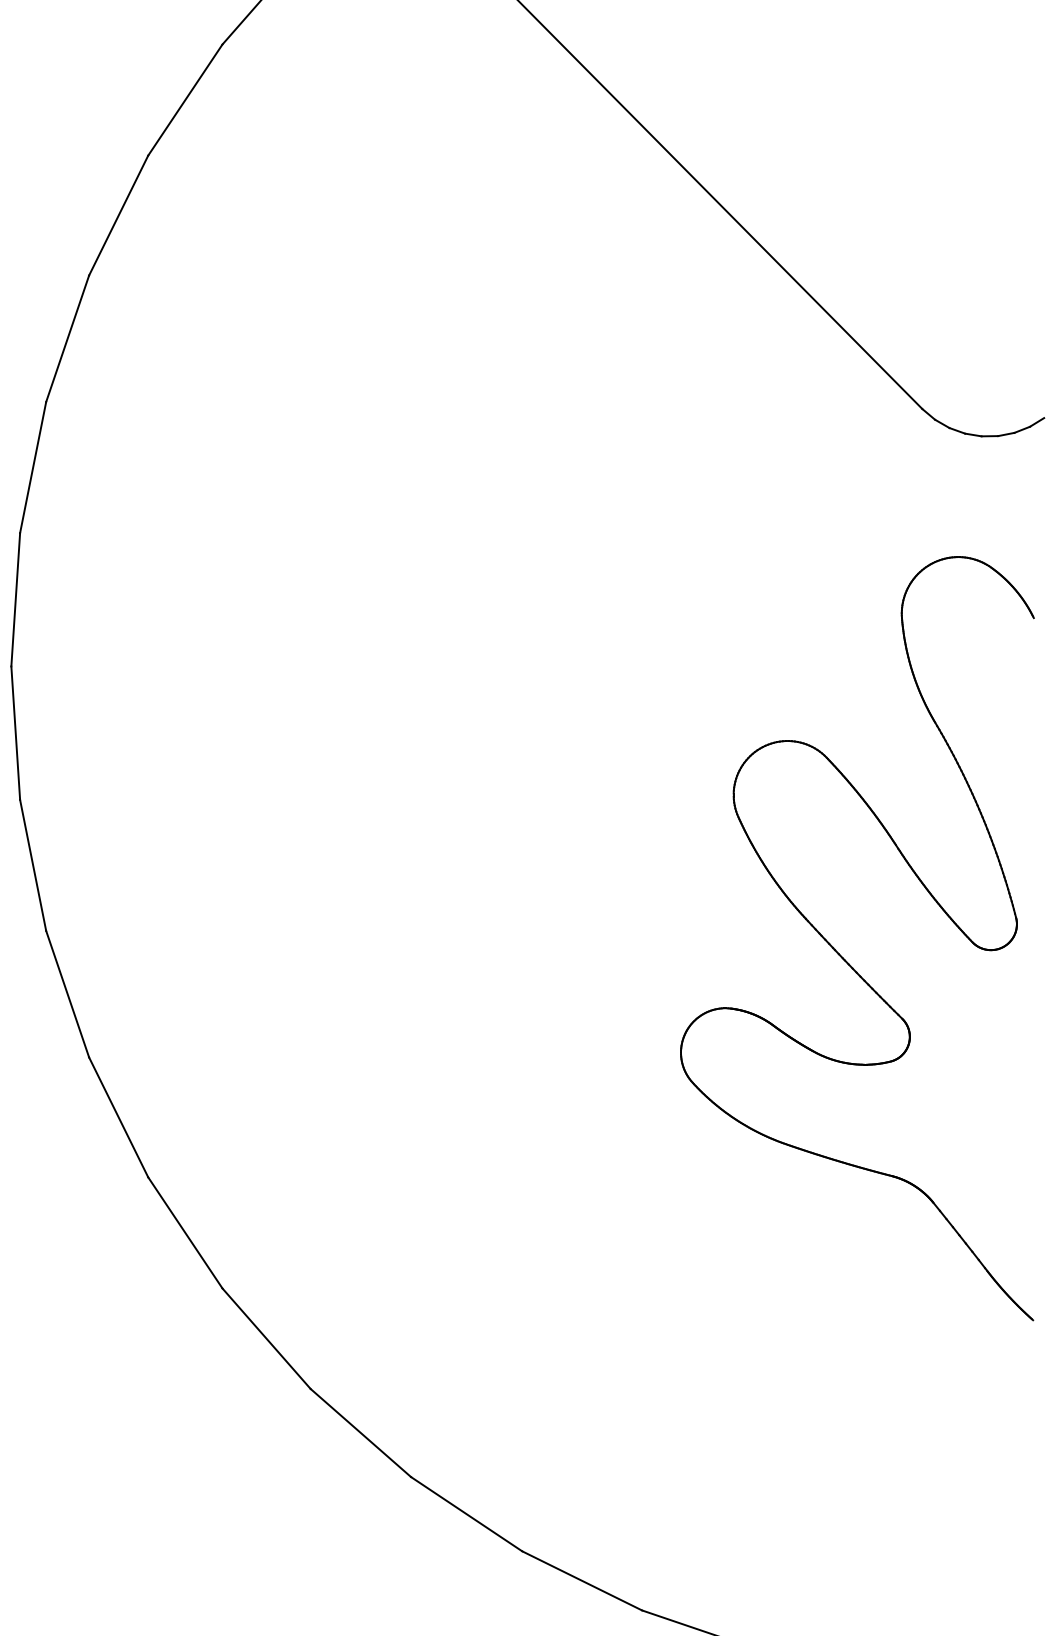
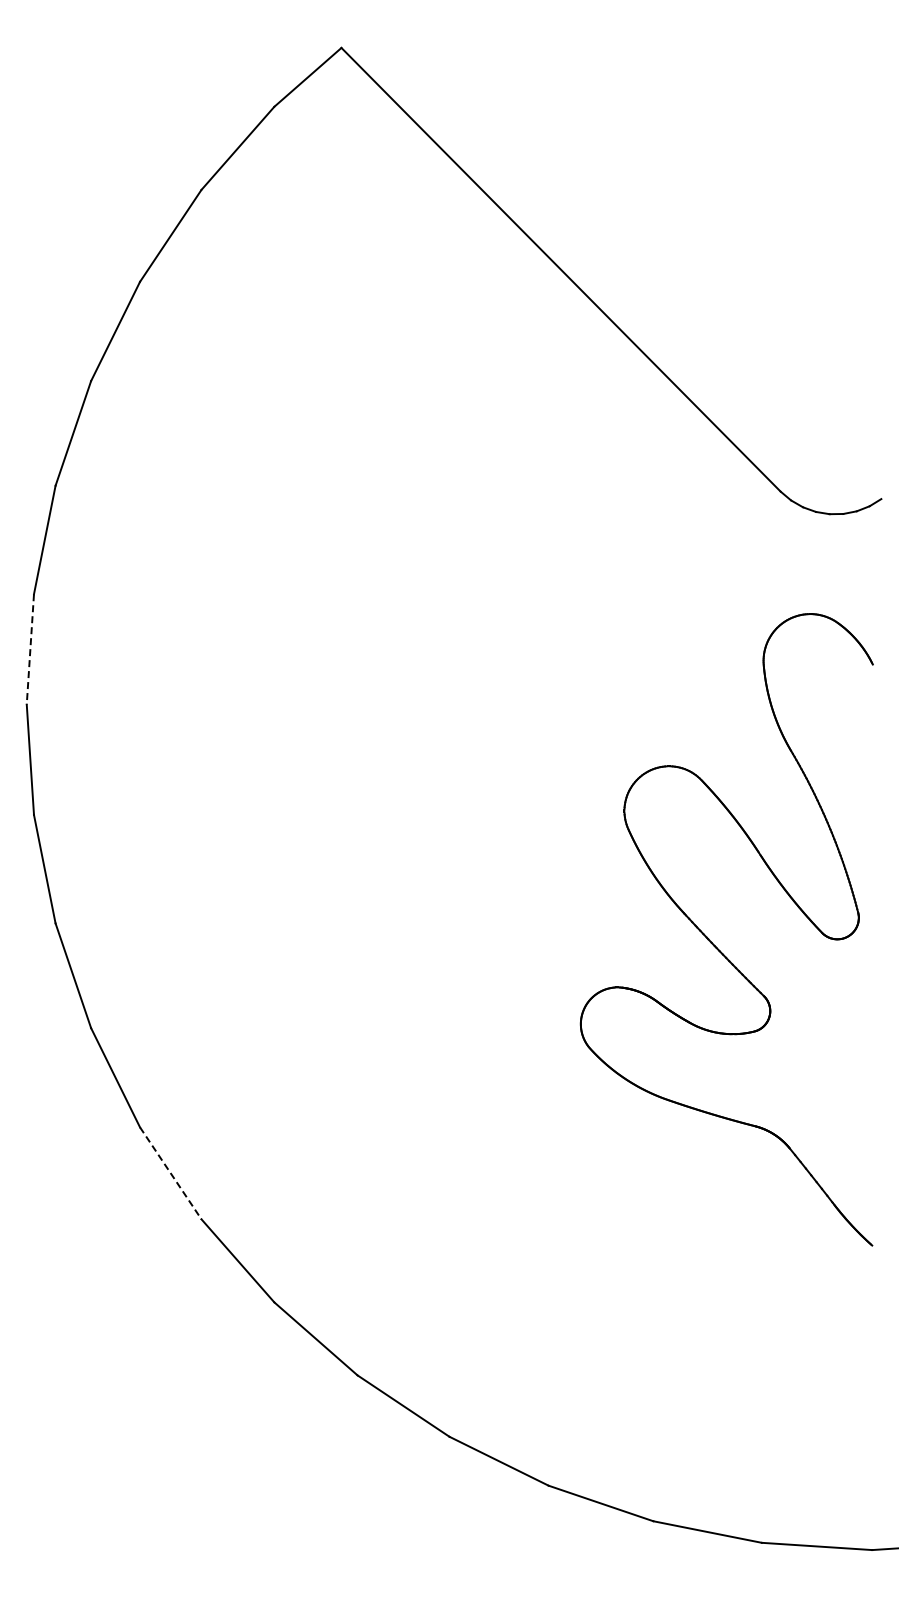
line: (15, 599) -> (30, 649), solid -> dashed
line: (186, 1233) -> (171, 1173), solid -> dashed

